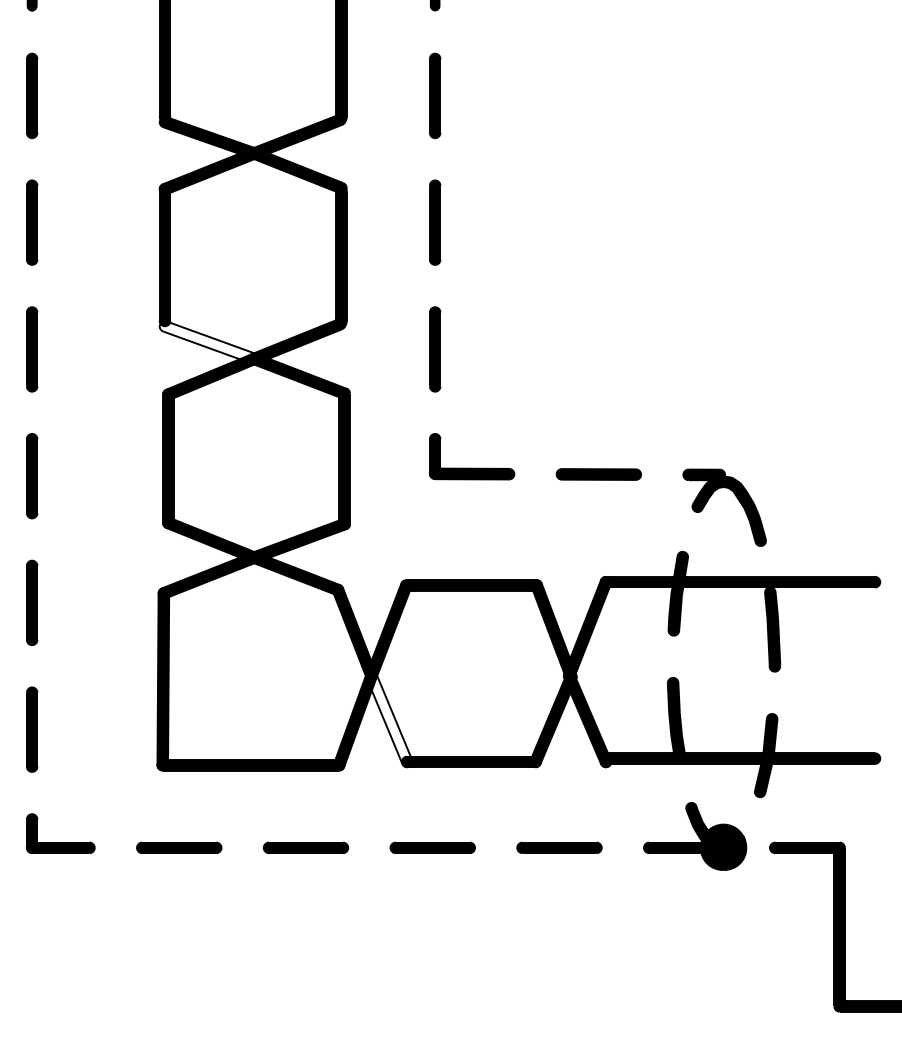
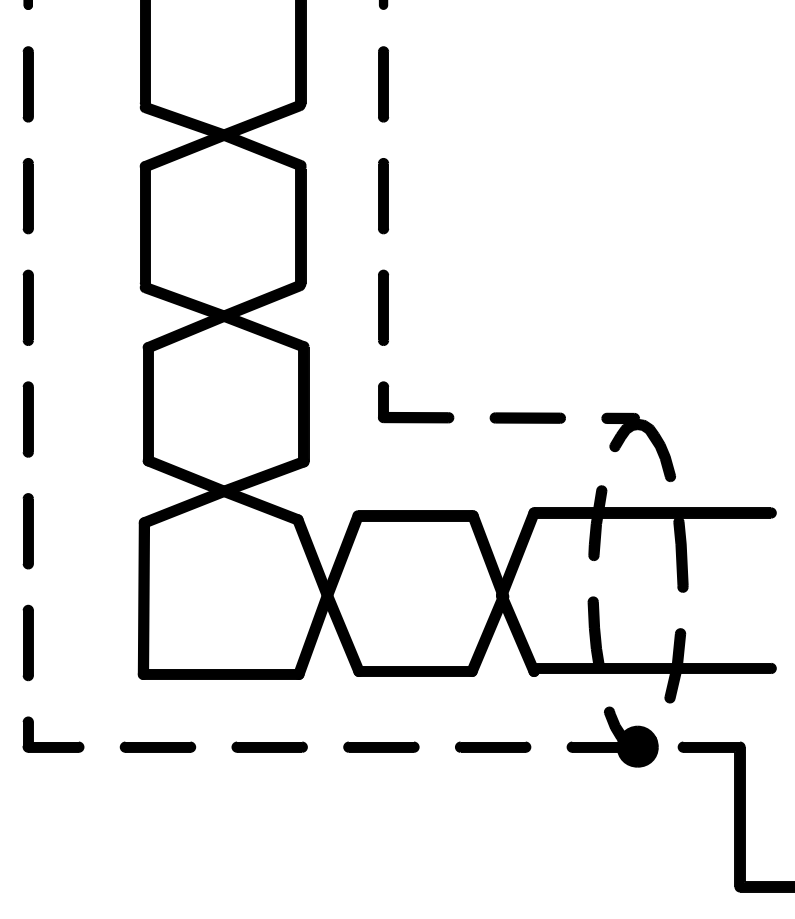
fill: (209, 342) -> (184, 301), added
fill: (389, 718) -> (343, 633), added

